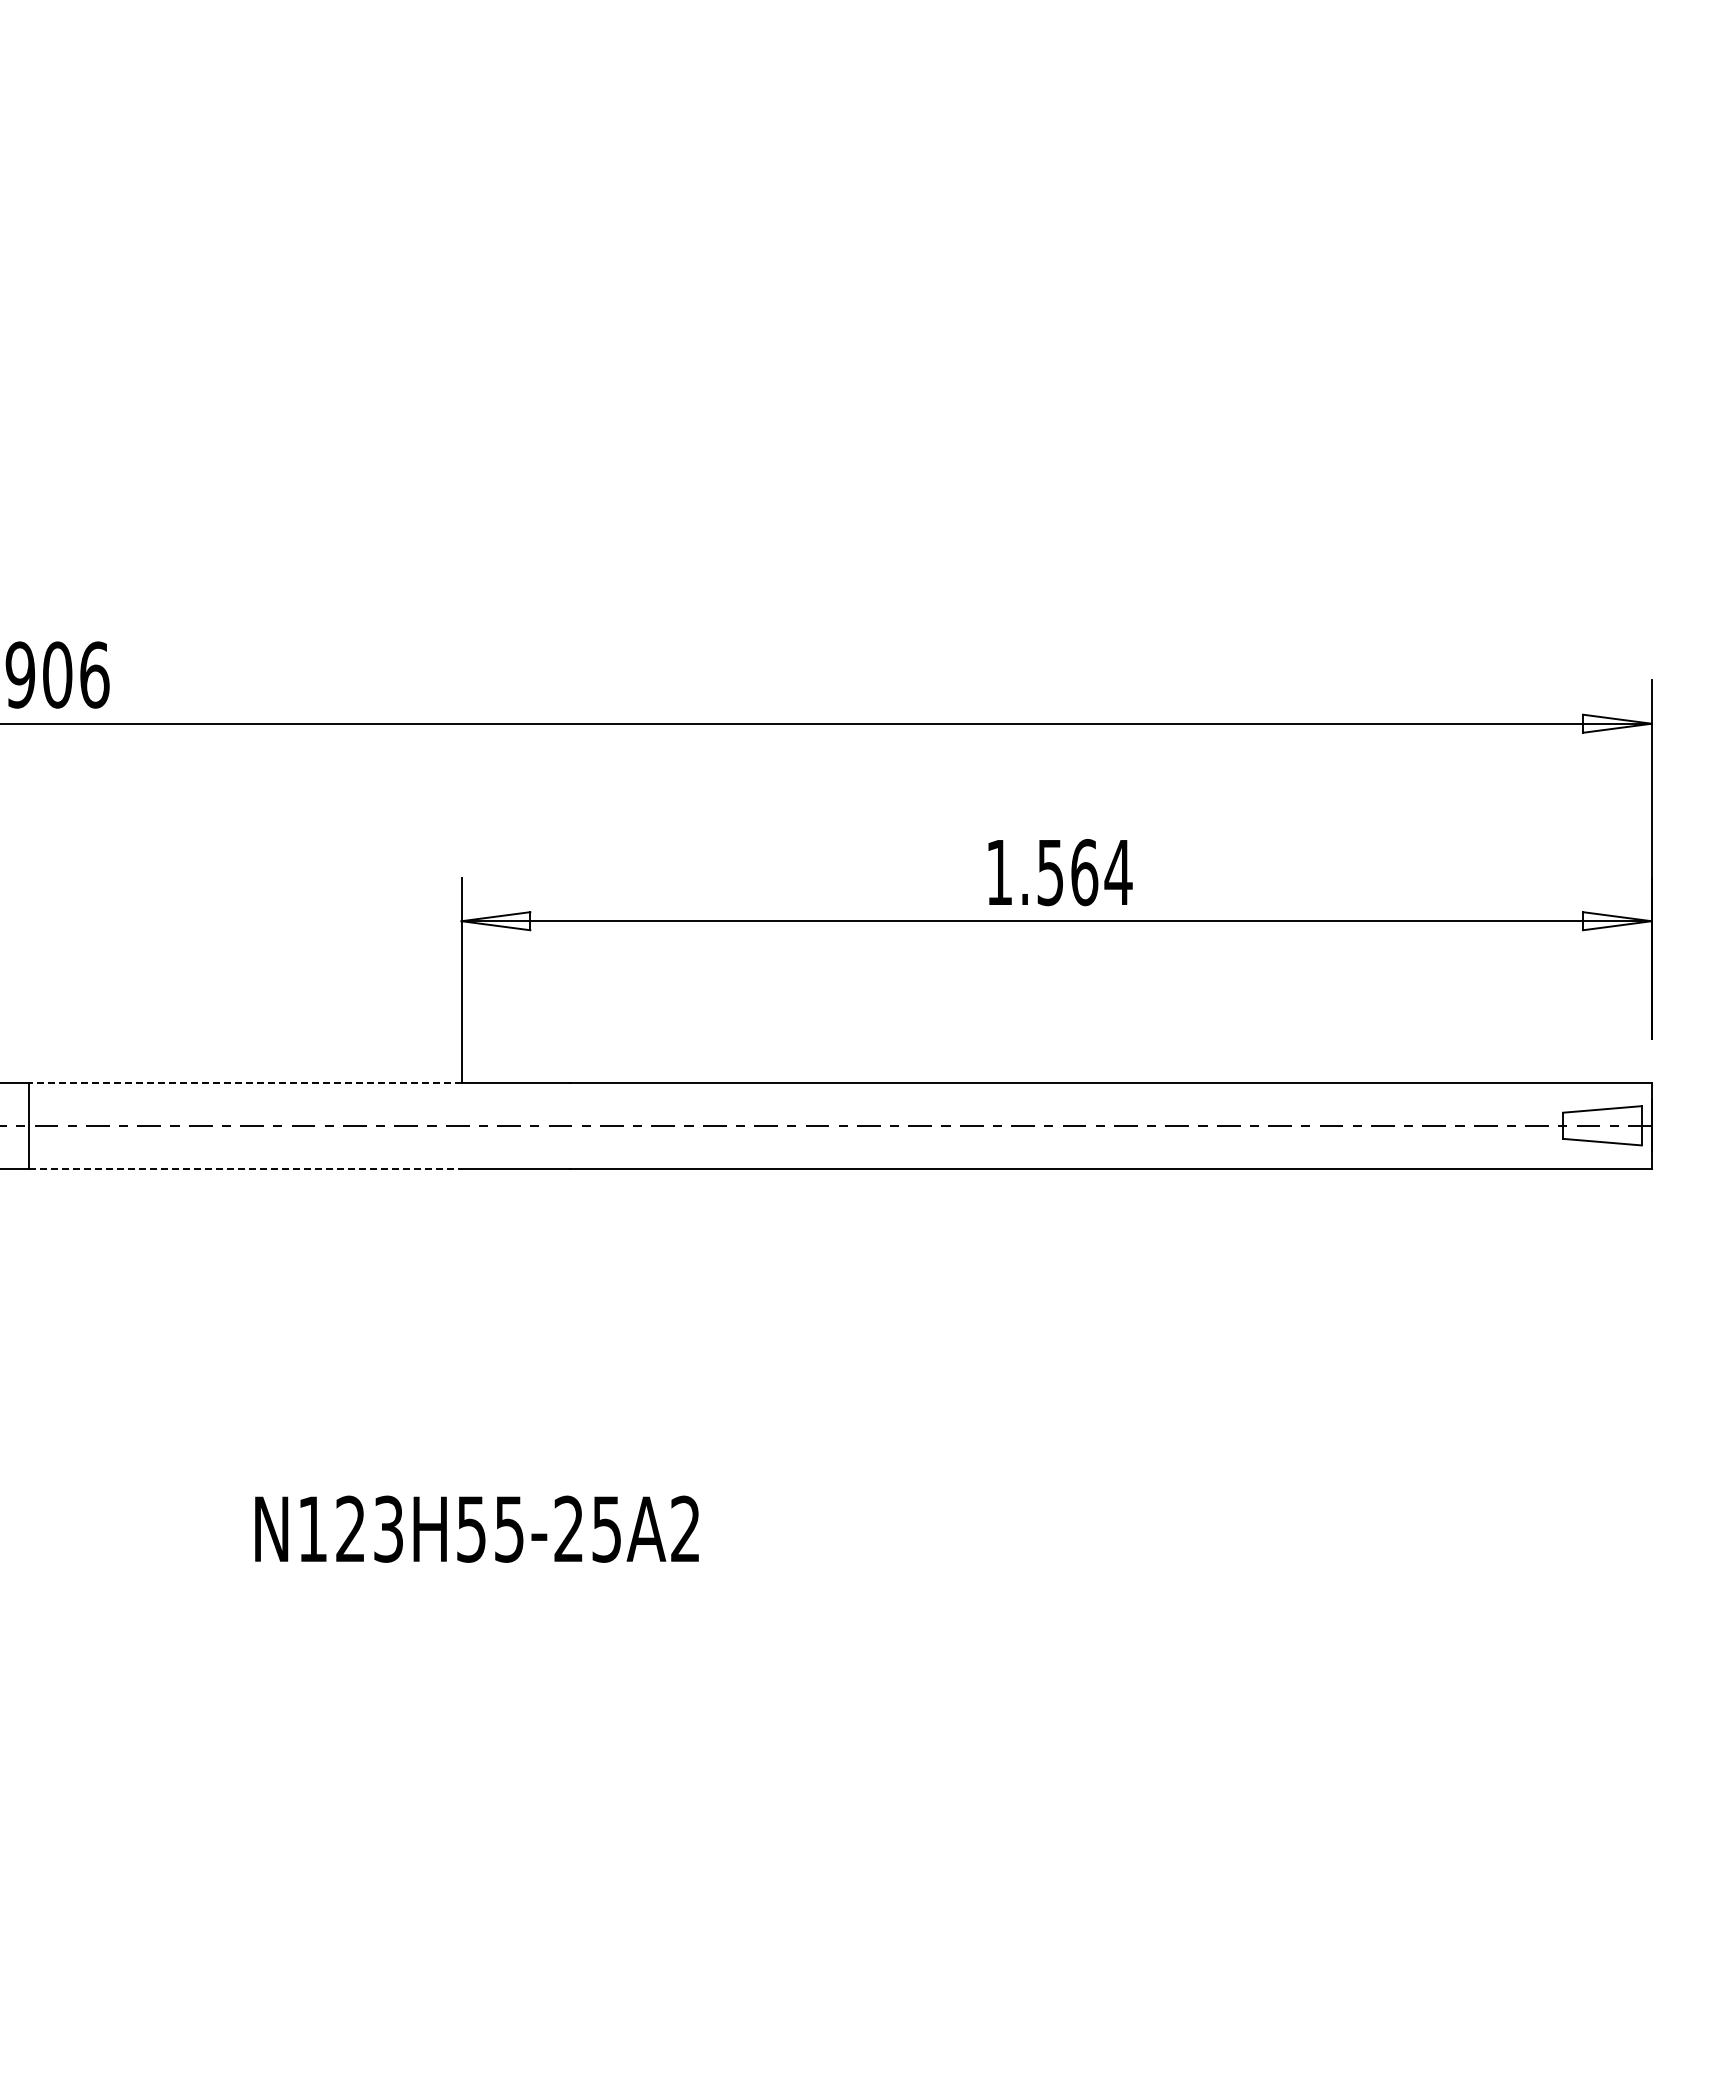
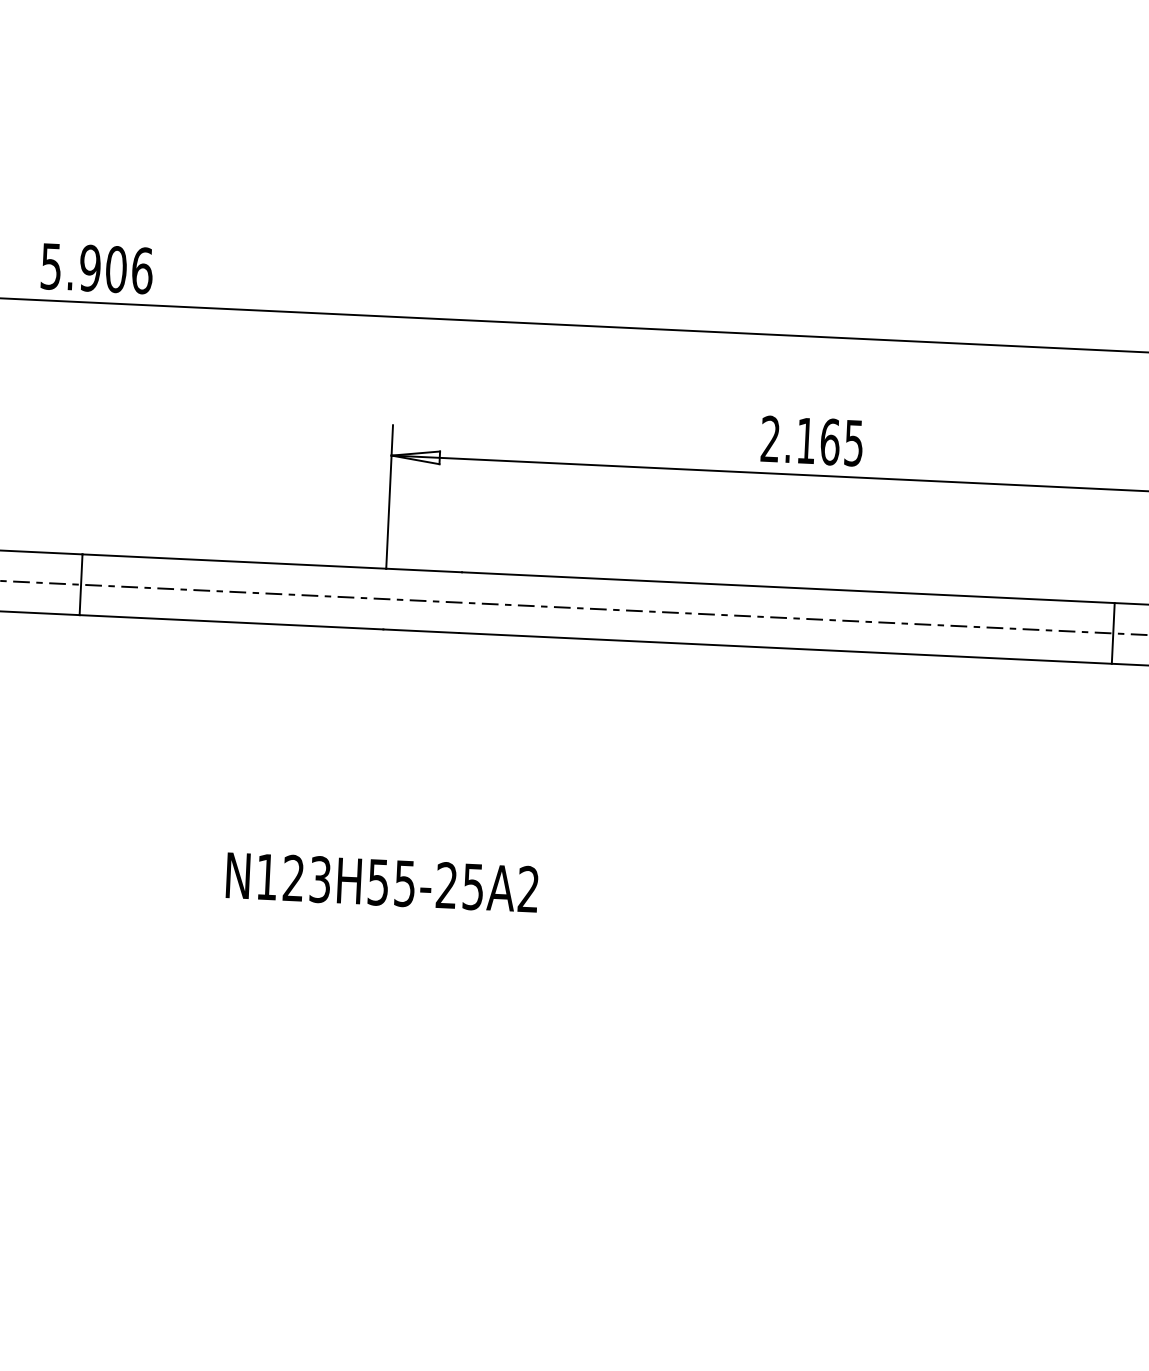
text: (1059, 872) -> (812, 441), 1.564 -> 2.165
line: (245, 1082) -> (234, 561), dashed -> solid
line: (1500, 1125) -> (1113, 633), added
line: (245, 1169) -> (231, 622), dashed -> solid

